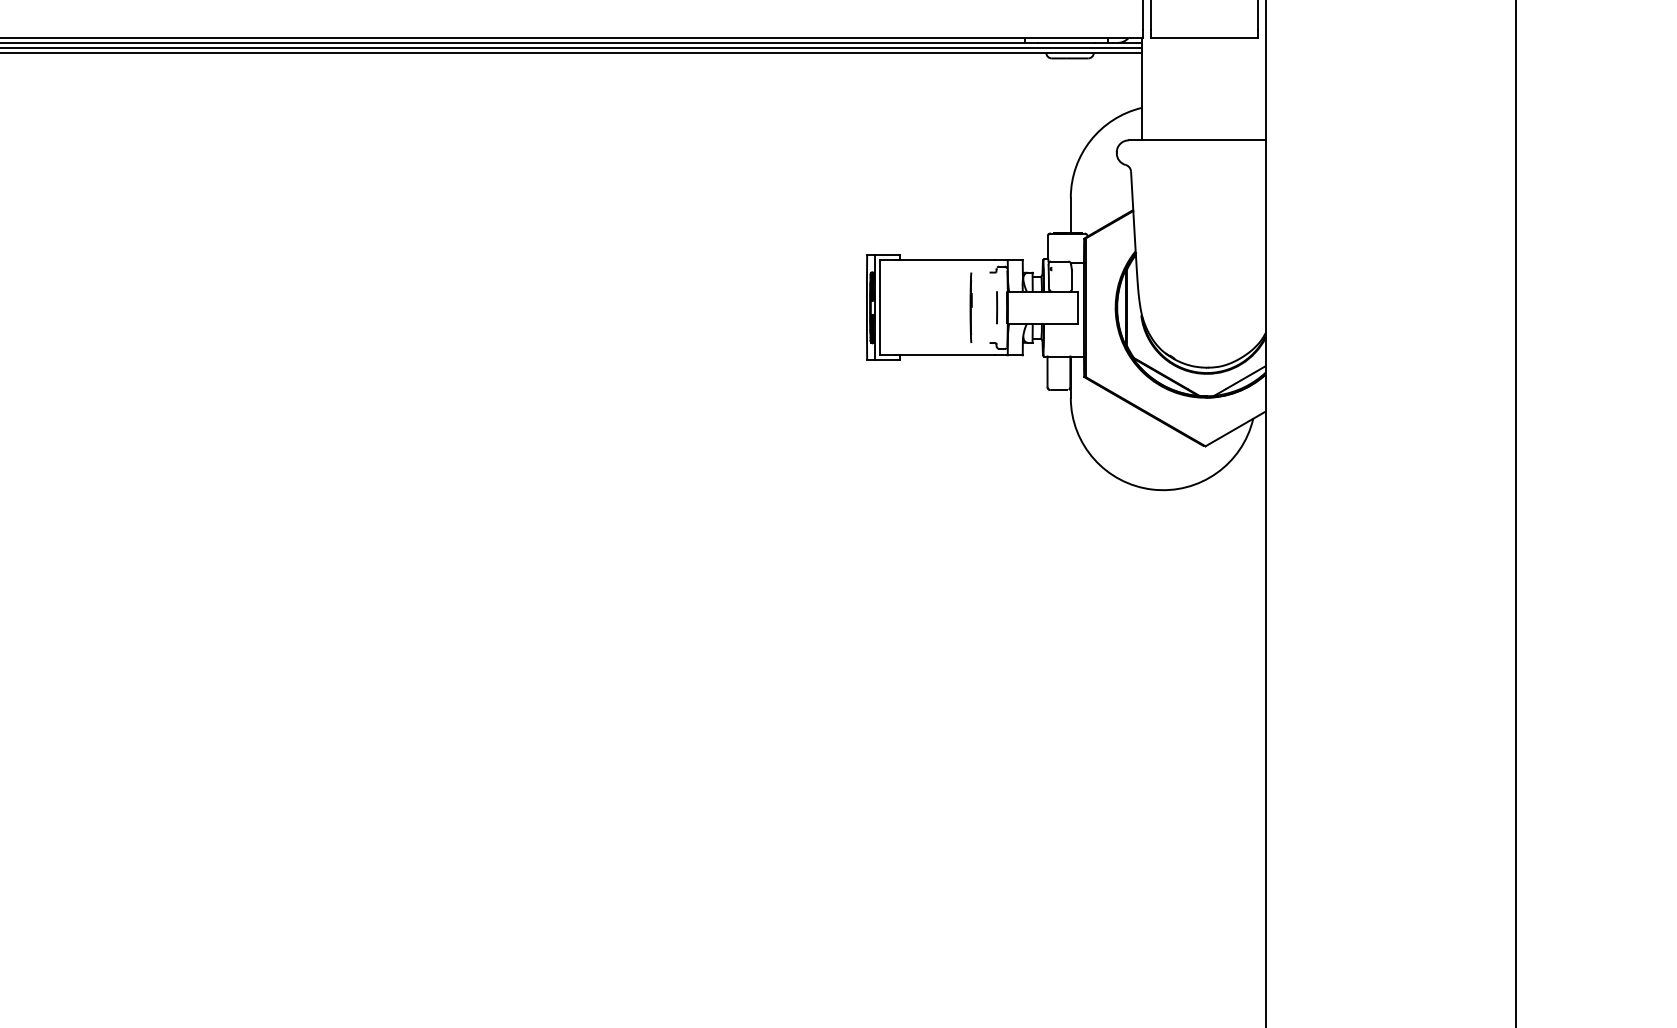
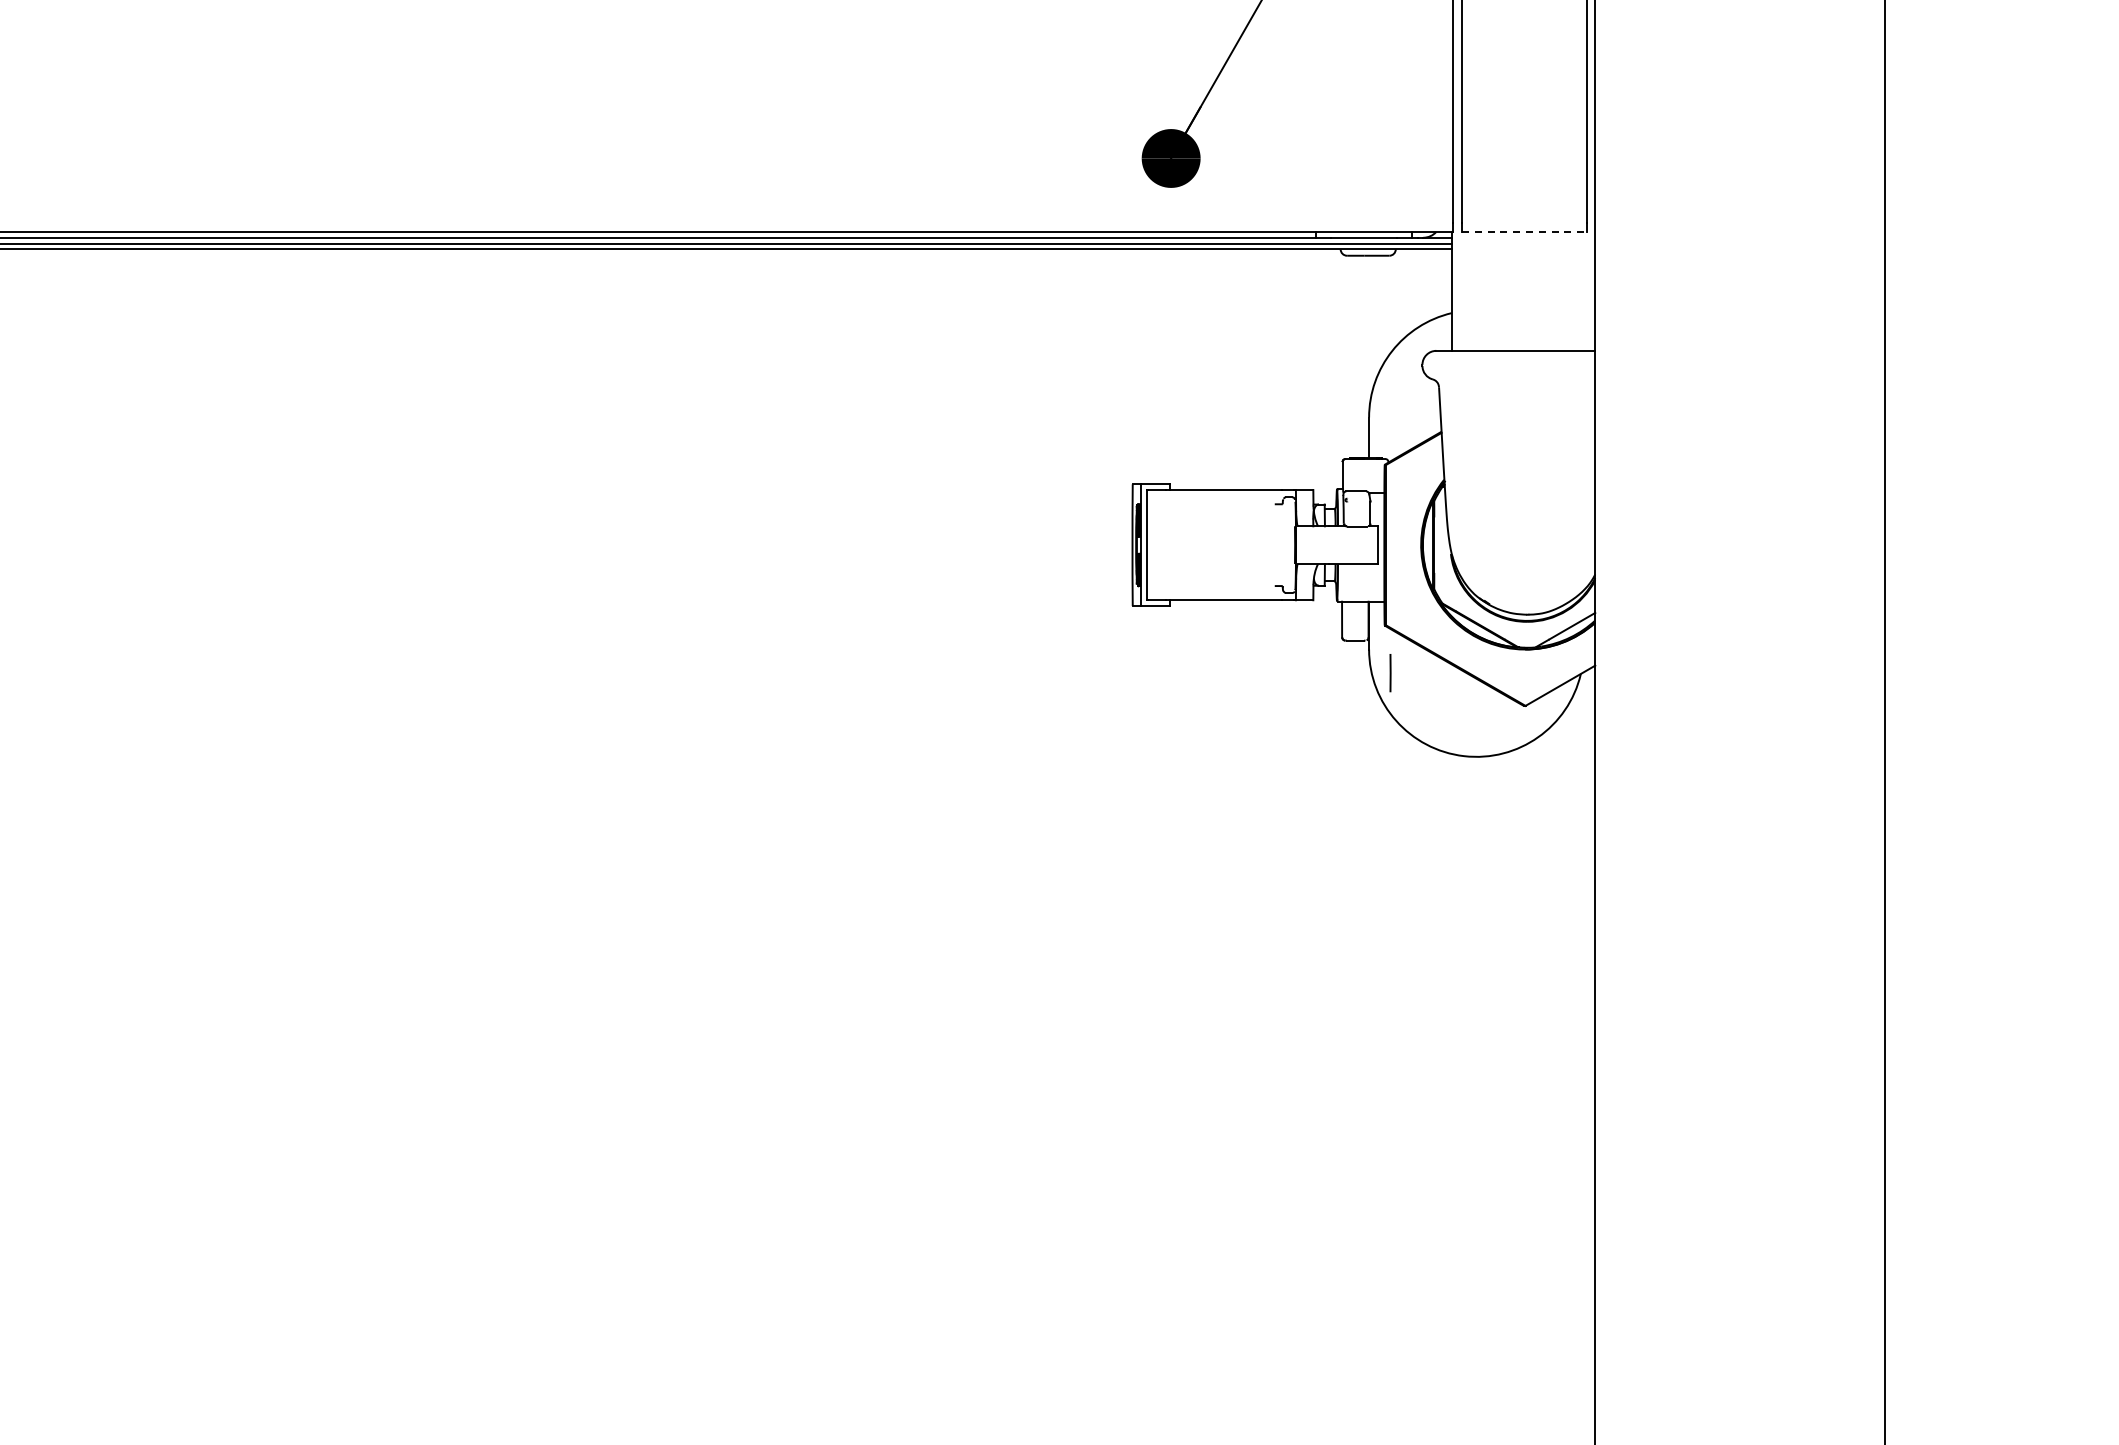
line: (1204, 37) -> (1524, 231), solid -> dashed
line: (971, 308) -> (1253, 545), removed
line: (997, 308) -> (1390, 673), moved

